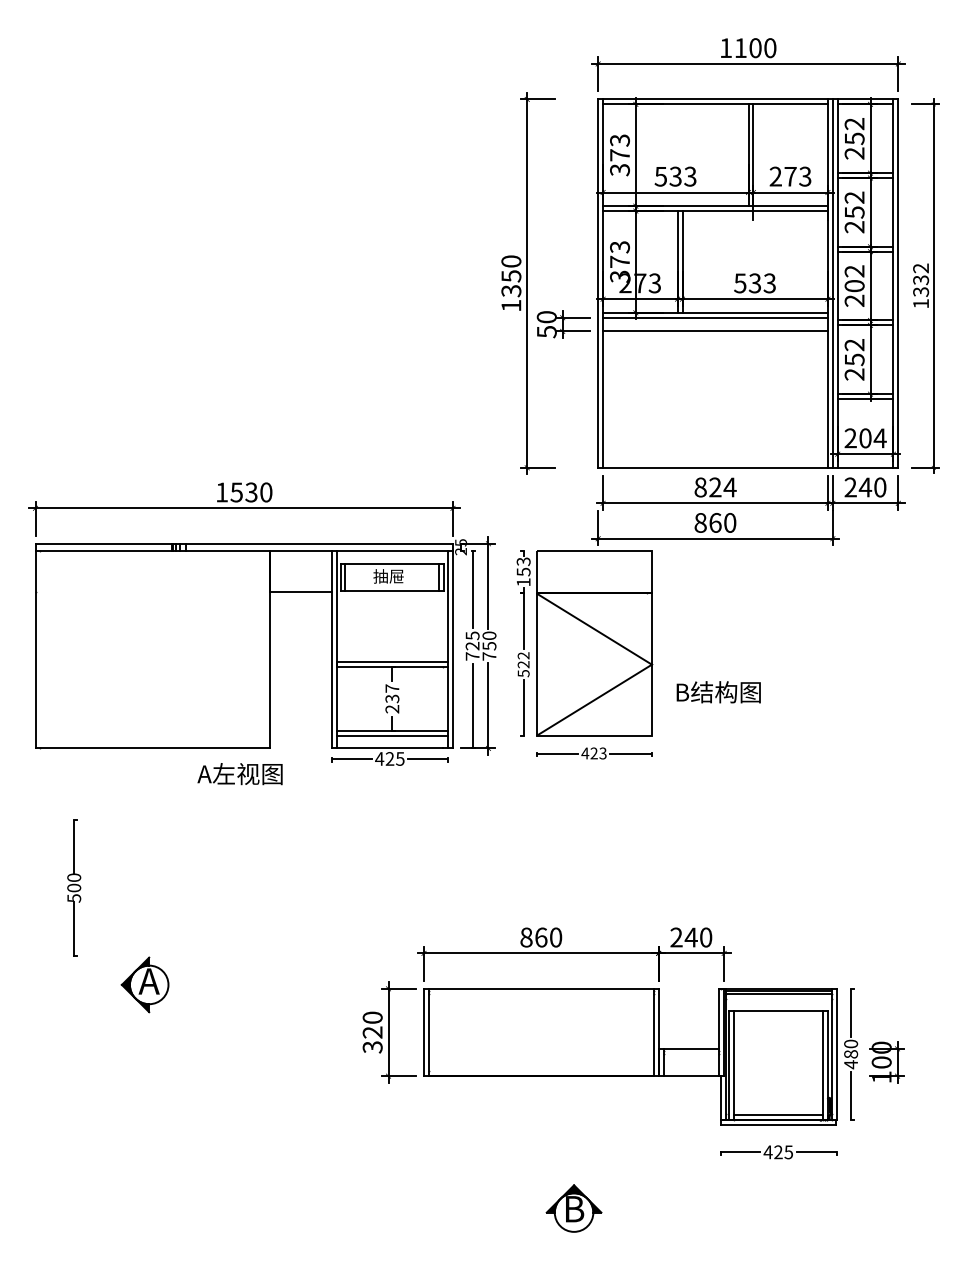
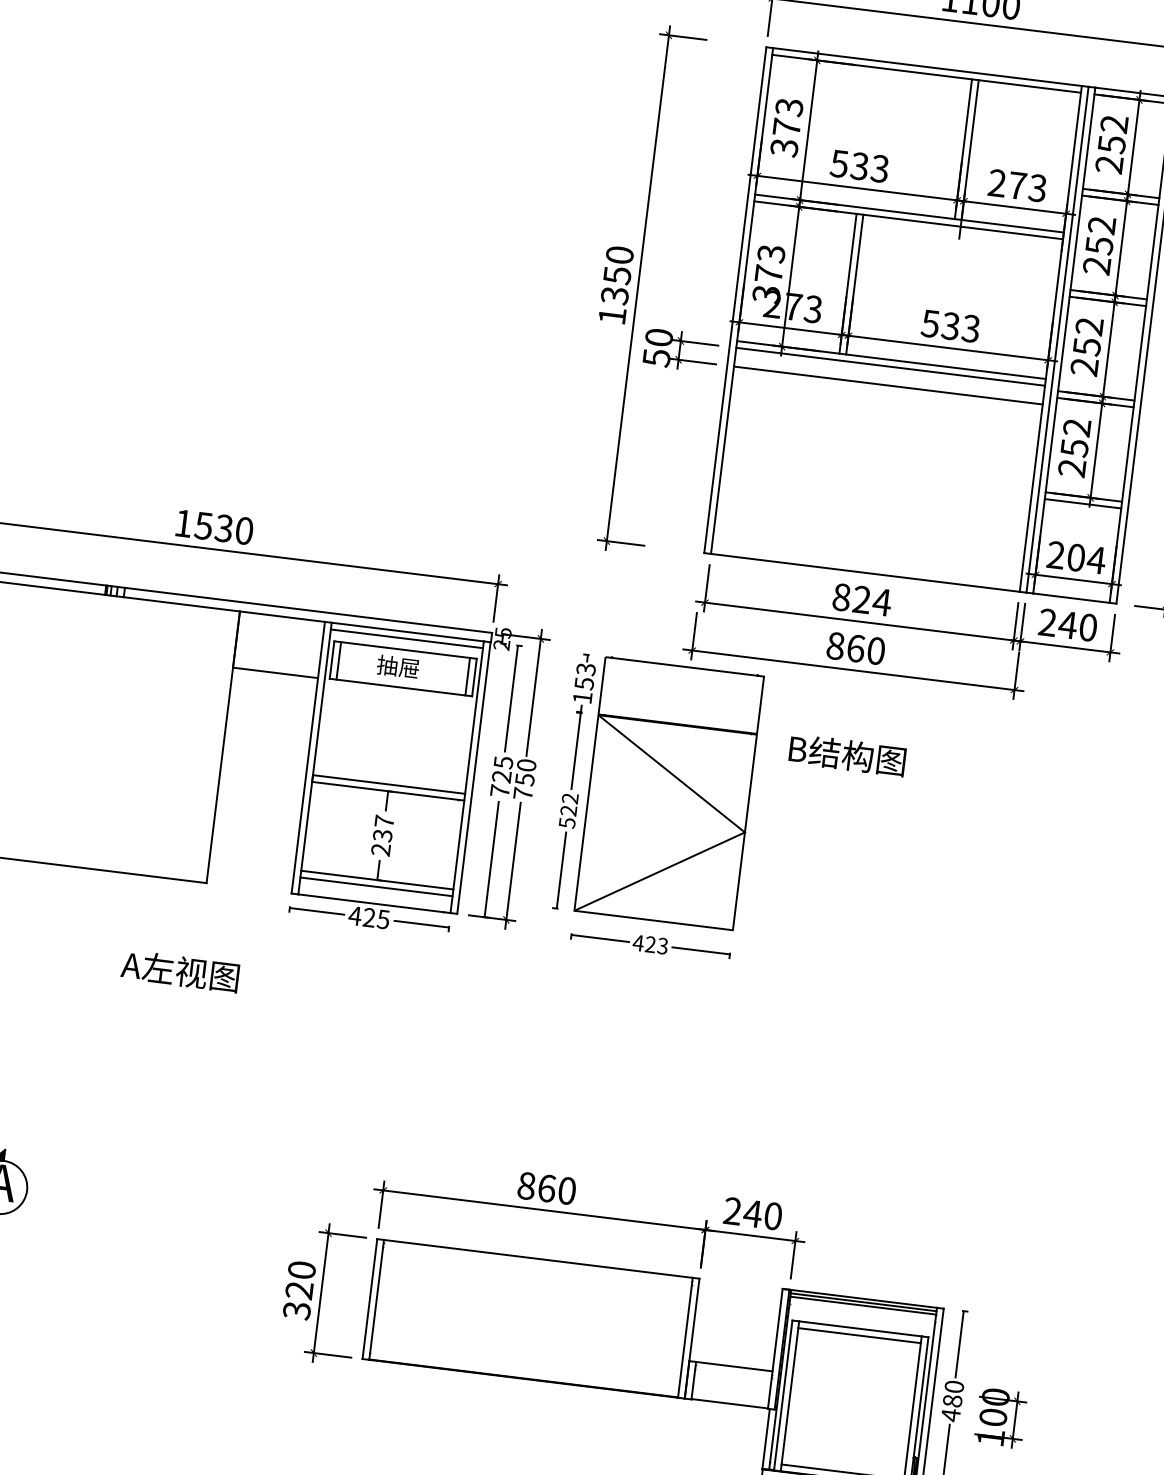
text: (854, 286) -> (1086, 347), 202 -> 252
line: (392, 555) -> (407, 638), added
text: (718, 692) -> (847, 755), moved
text: (239, 774) -> (179, 971), moved
line: (778, 1015) -> (859, 1335), added

